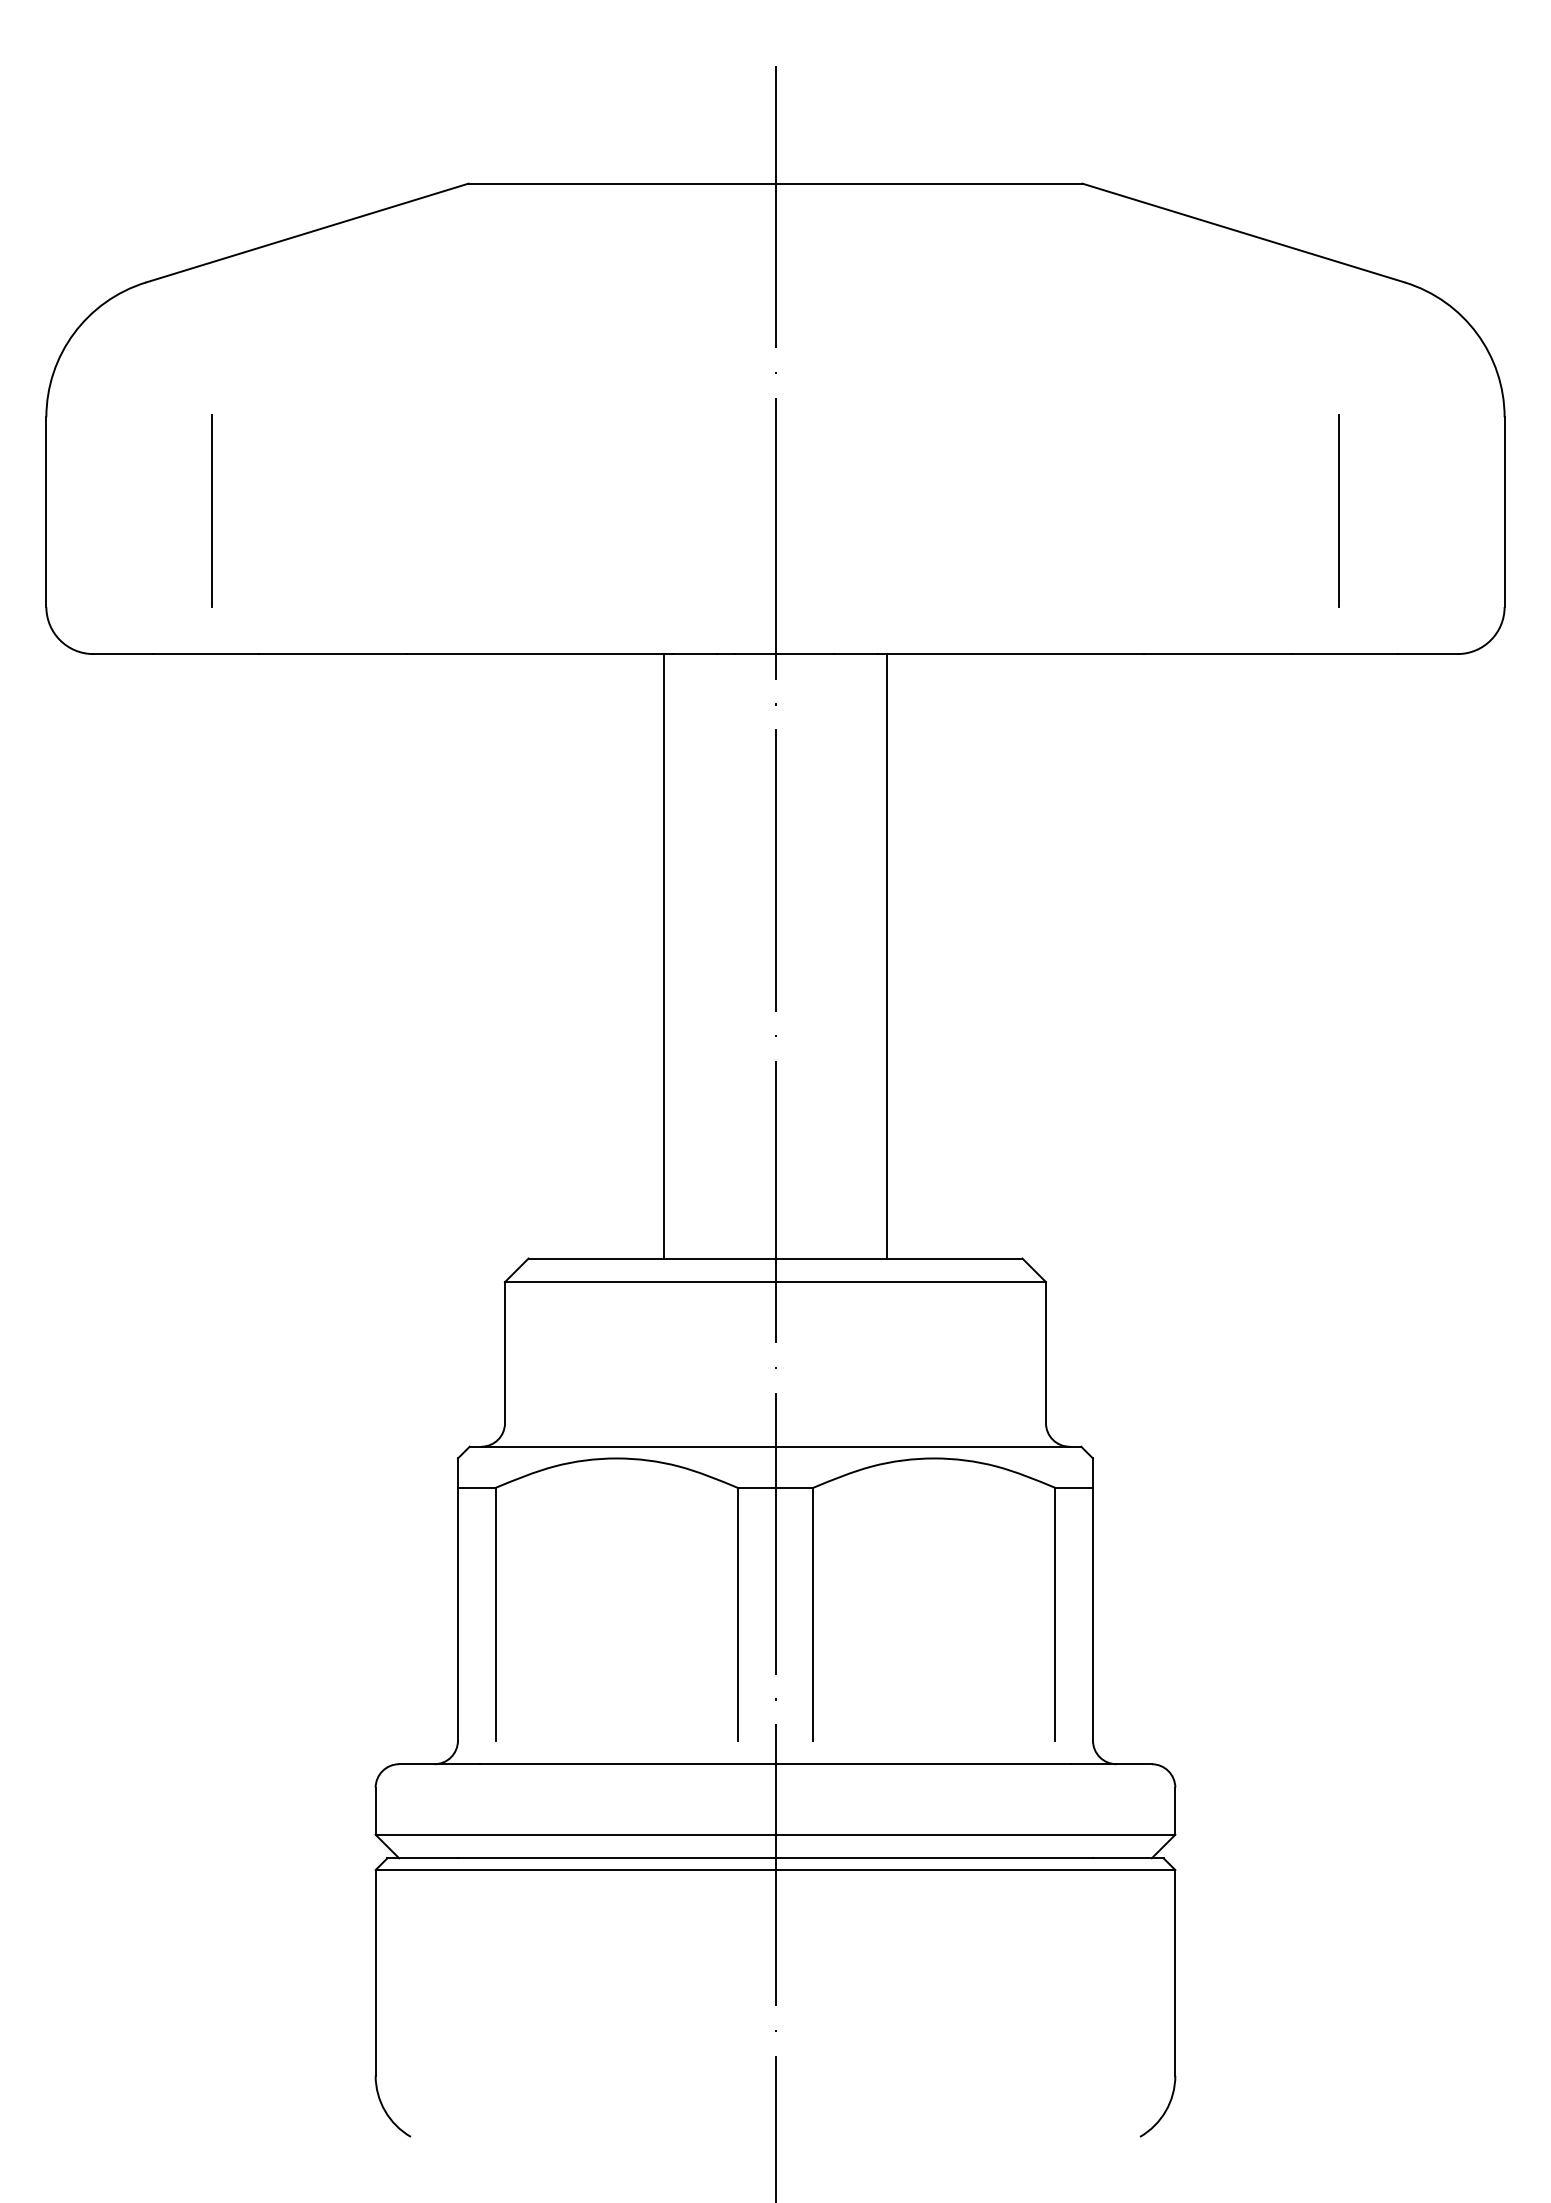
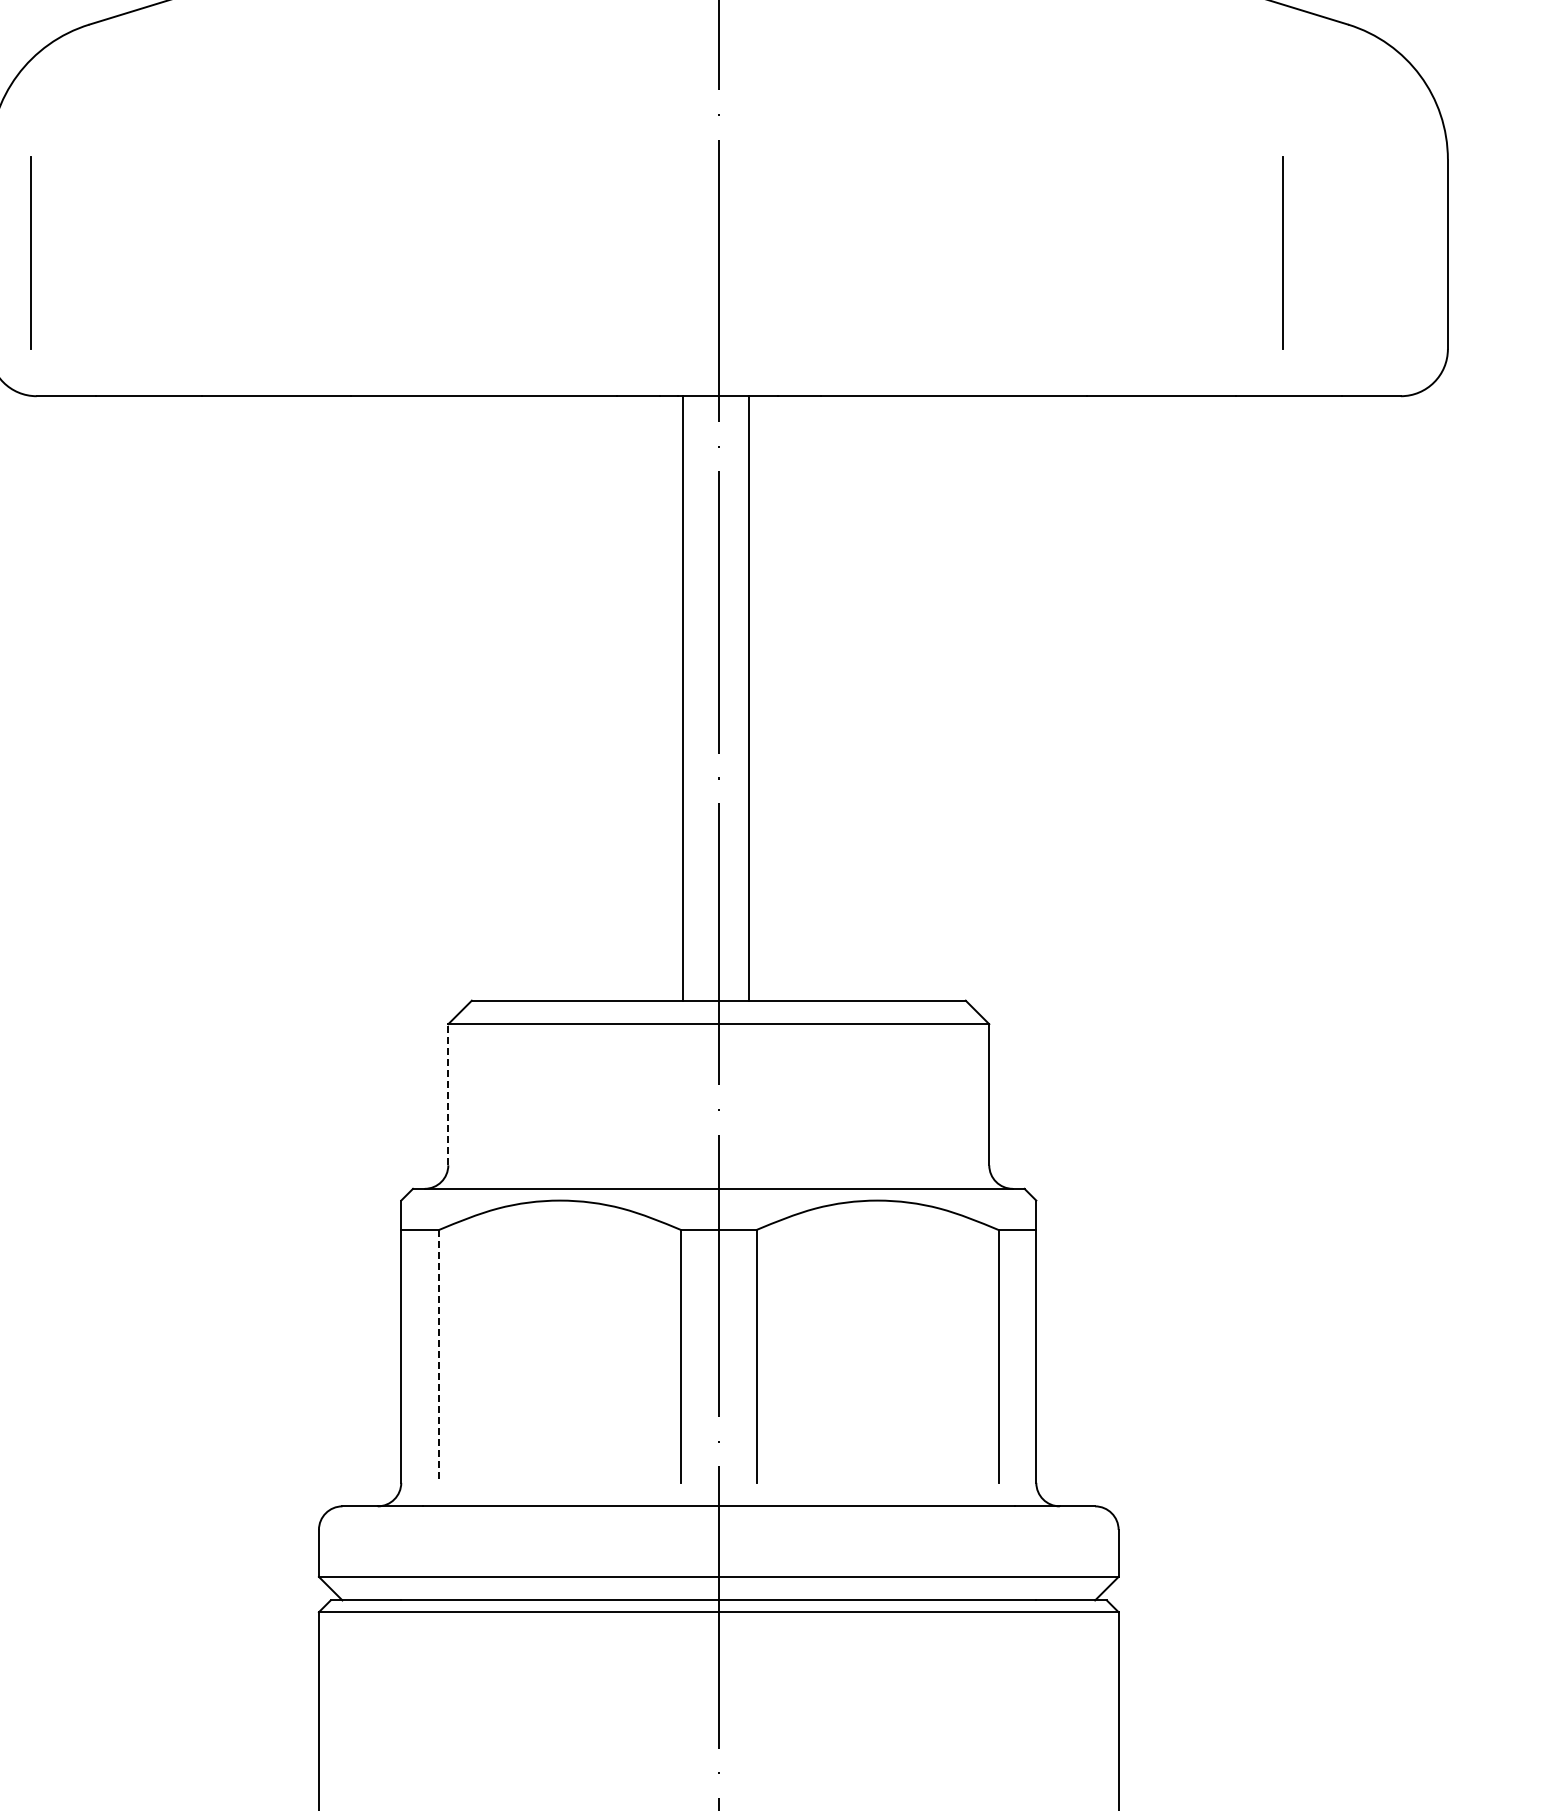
line: (211, 510) -> (30, 252), moved
line: (663, 956) -> (682, 698), moved
line: (887, 956) -> (748, 698), moved
line: (505, 1352) -> (448, 1094), solid -> dashed
line: (495, 1614) -> (438, 1356), solid -> dashed

